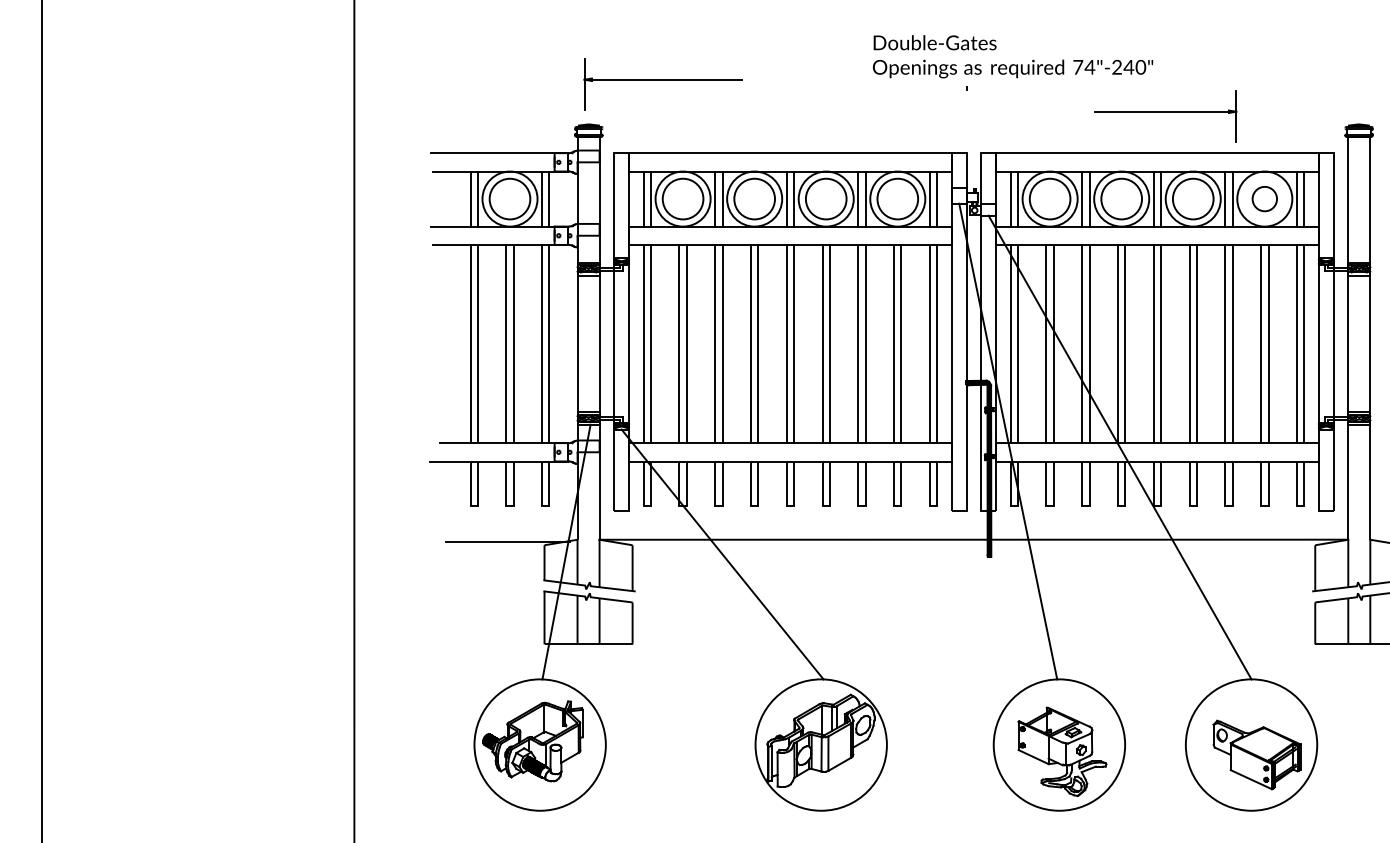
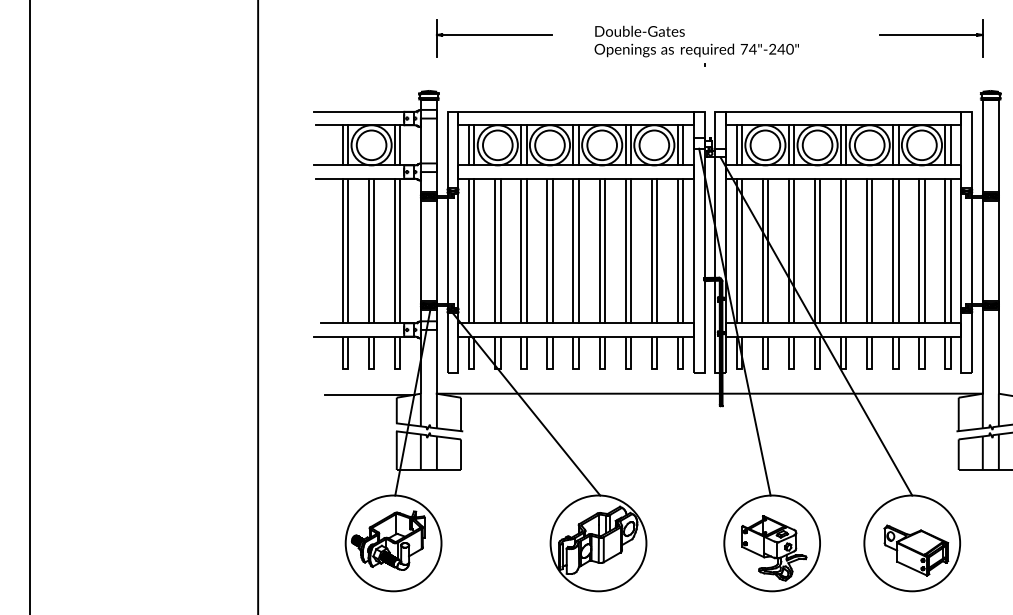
text: (1012, 56) -> (696, 41), moved
part: (662, 84) -> (493, 38), moved
part: (1165, 116) -> (931, 38), moved
circle: (1264, 198) -> (921, 144), size x1.67

